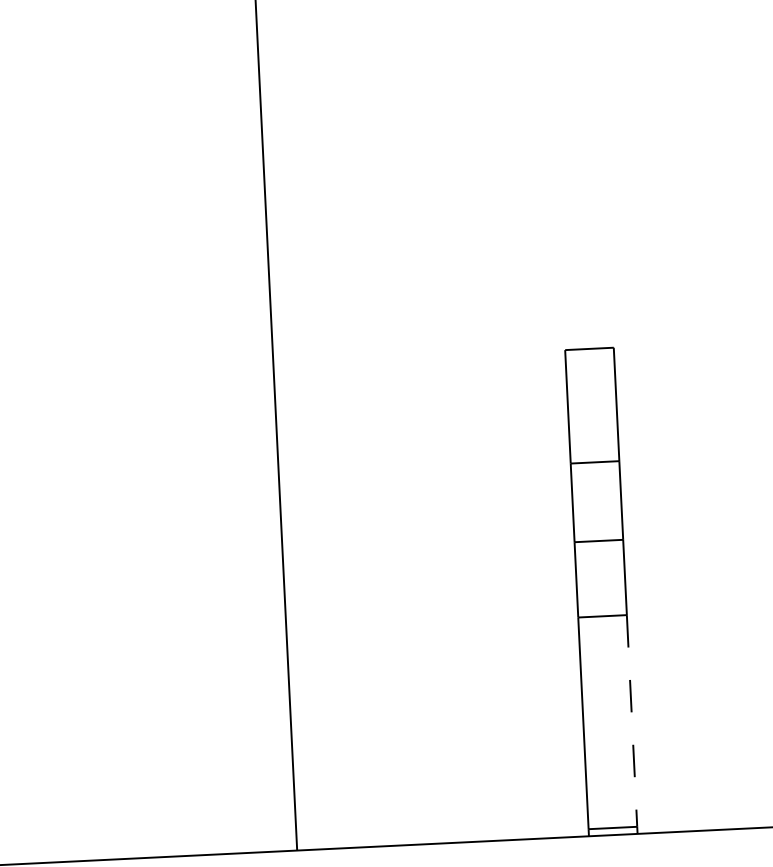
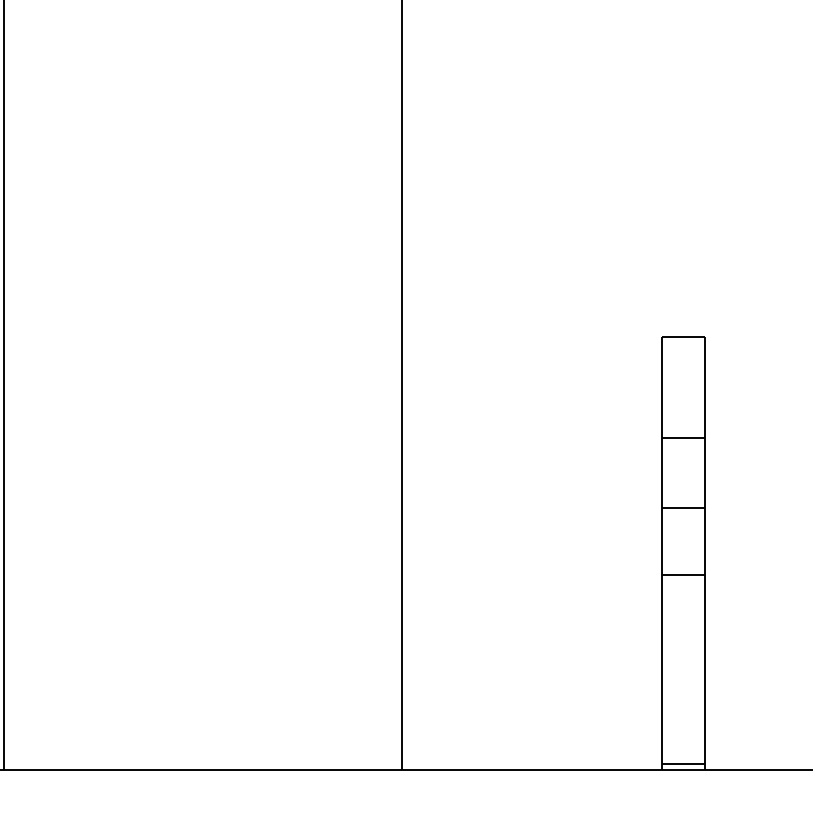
line: (632, 721) -> (705, 669), dashed -> solid

